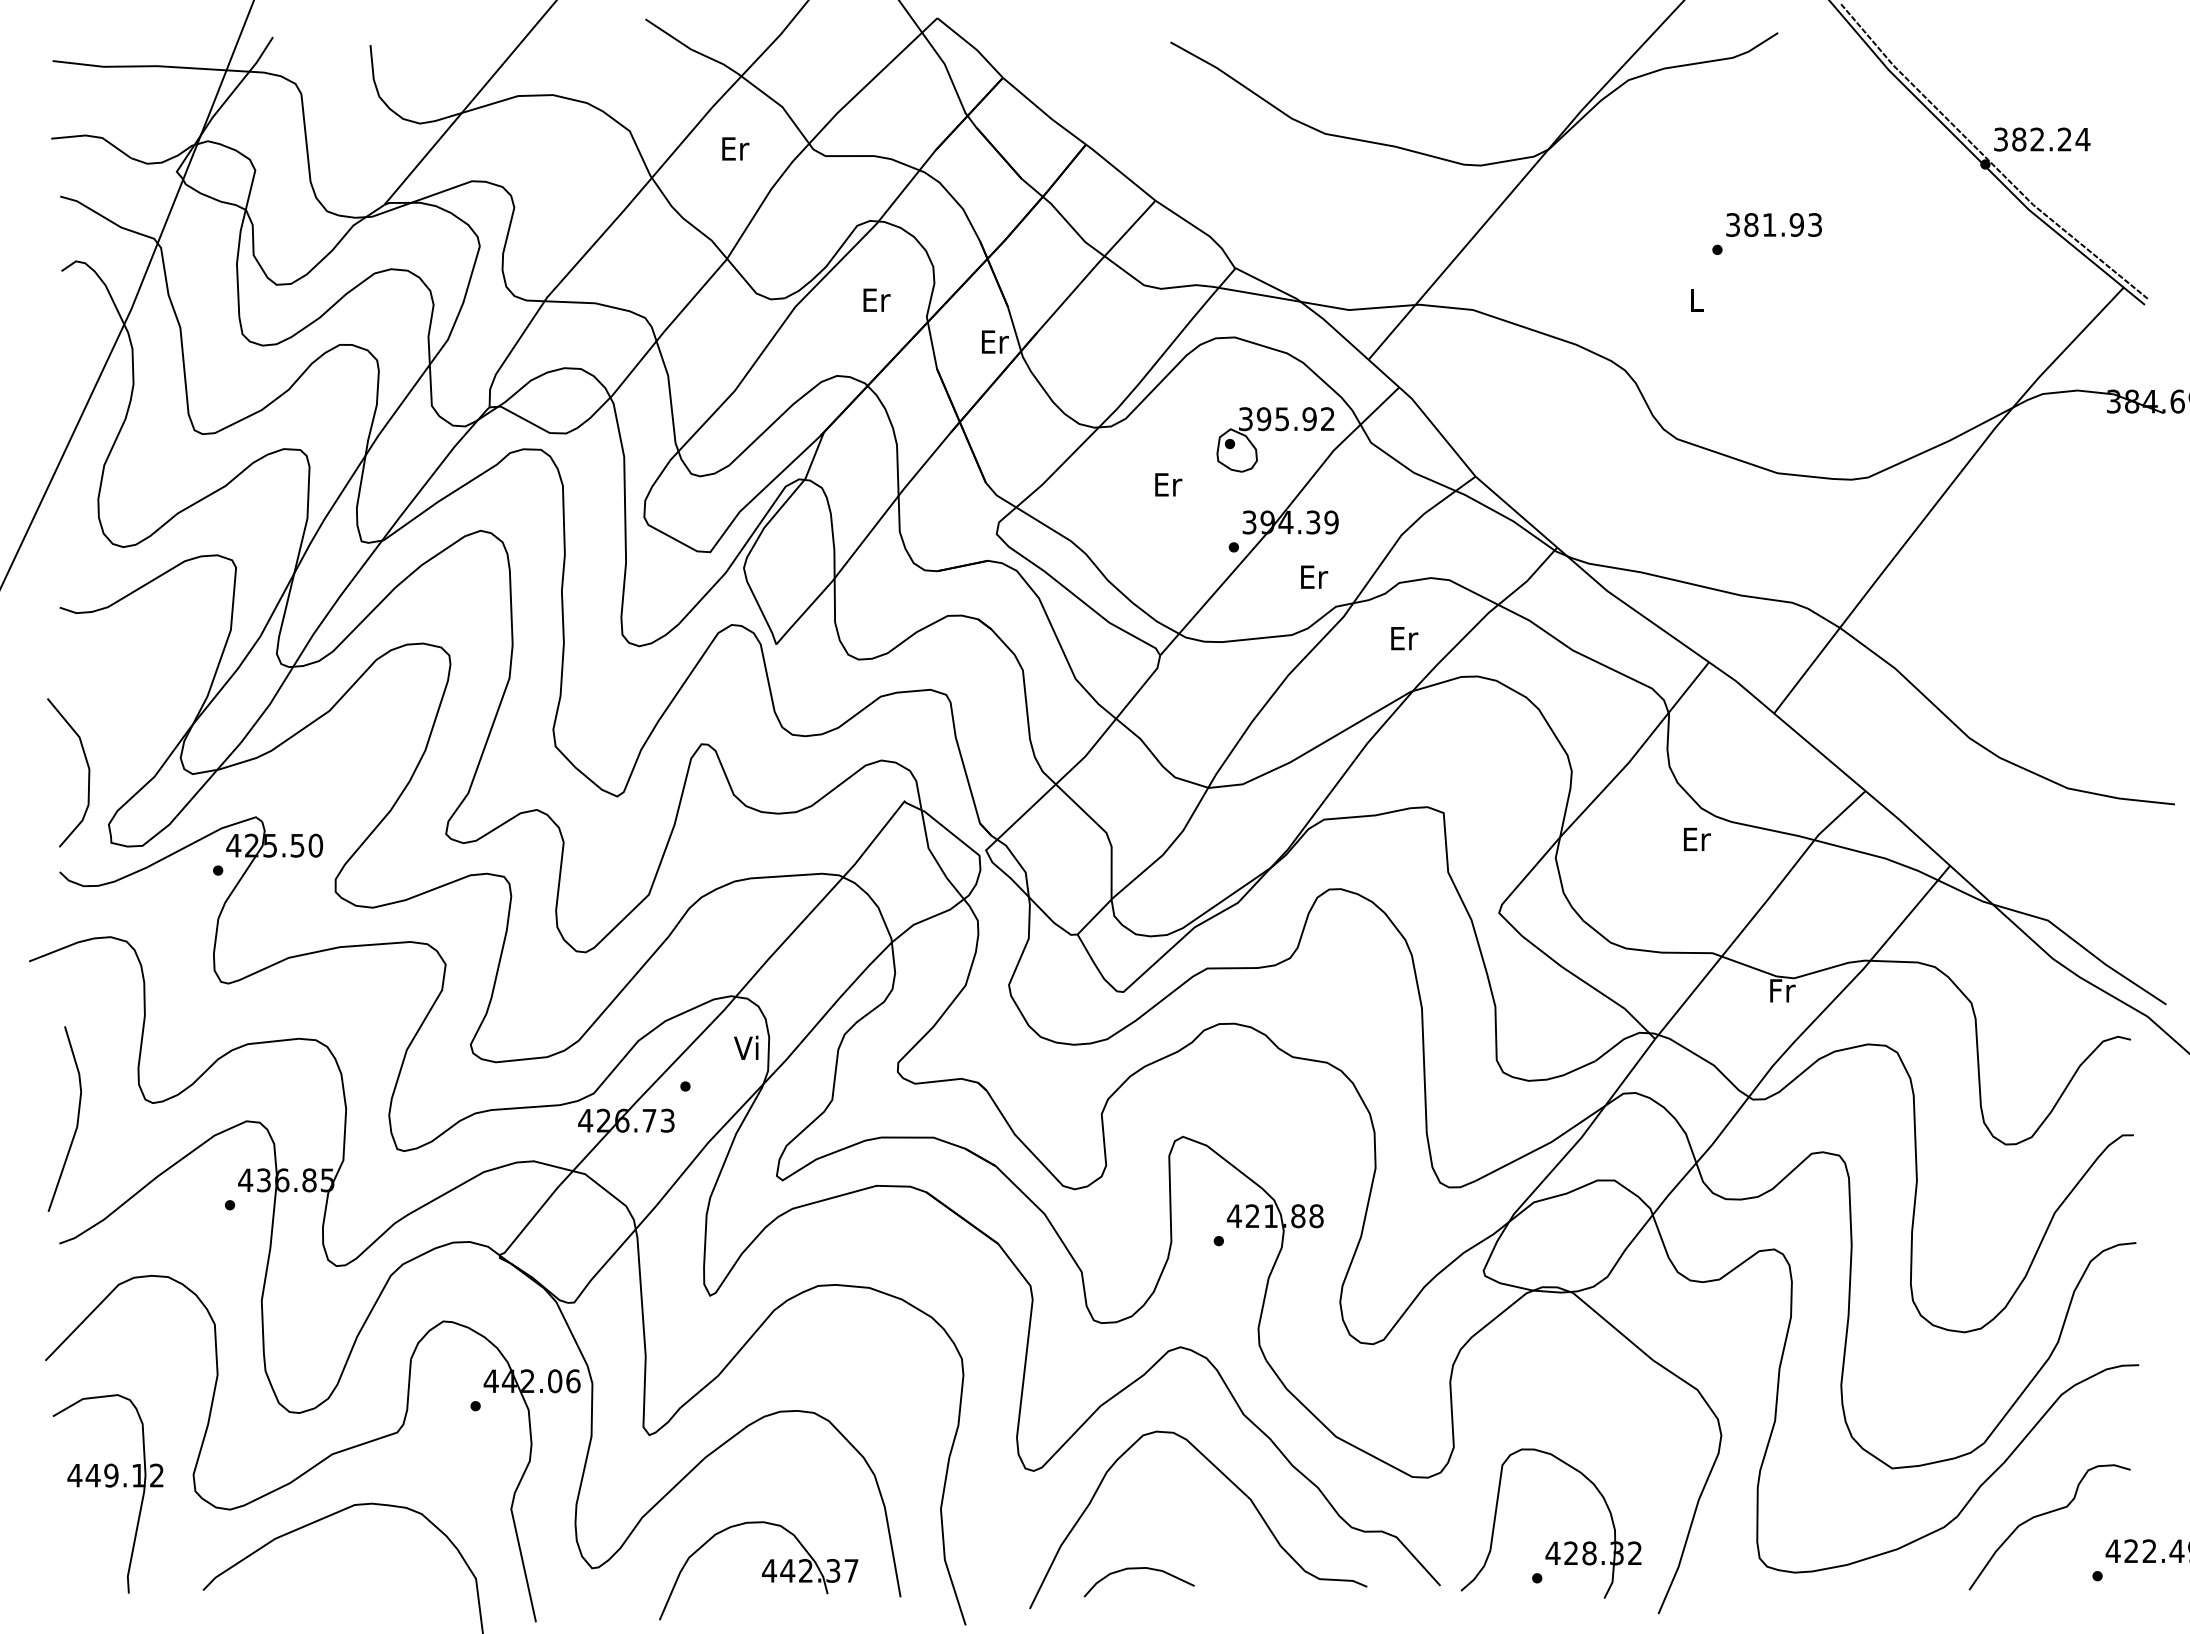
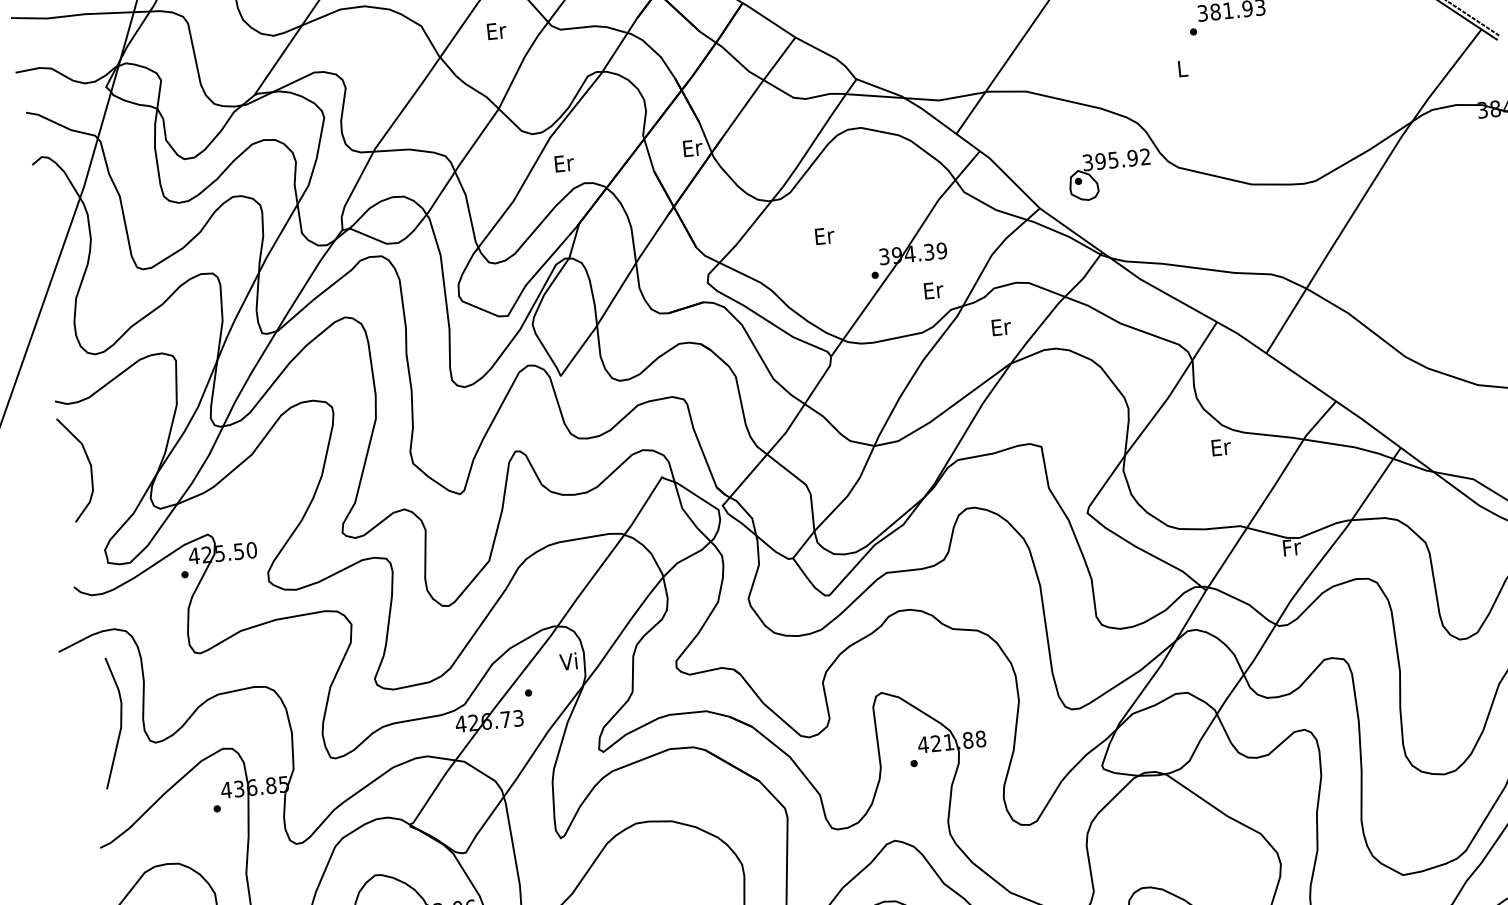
text: (876, 299) -> (564, 163), moved
part: (1279, 431) -> (1112, 169), moved
curve: (87, 767) -> (89, 464), moved
line: (76, 1122) -> (120, 724), moved

